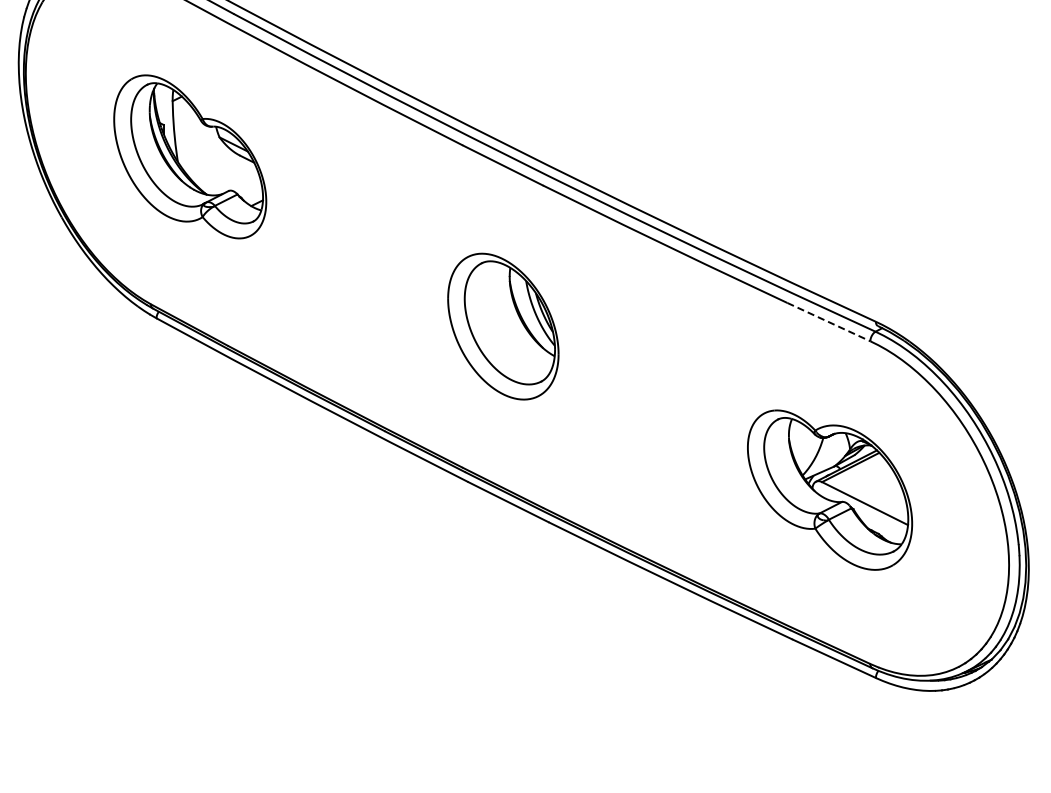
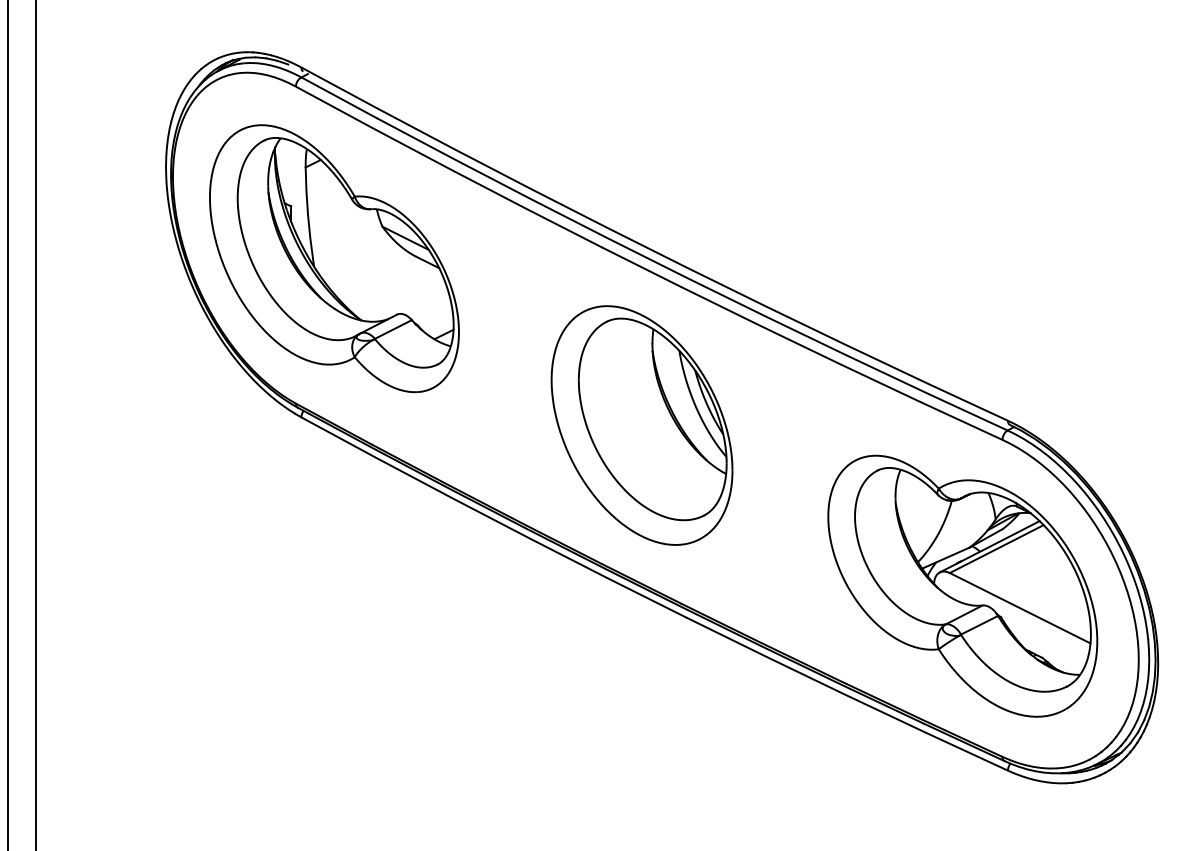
part: (190, 156) -> (334, 258), size x1.67
line: (828, 322) -> (961, 421), dashed -> solid
part: (502, 326) -> (641, 425), size x1.67
part: (829, 489) -> (962, 585), size x1.67

